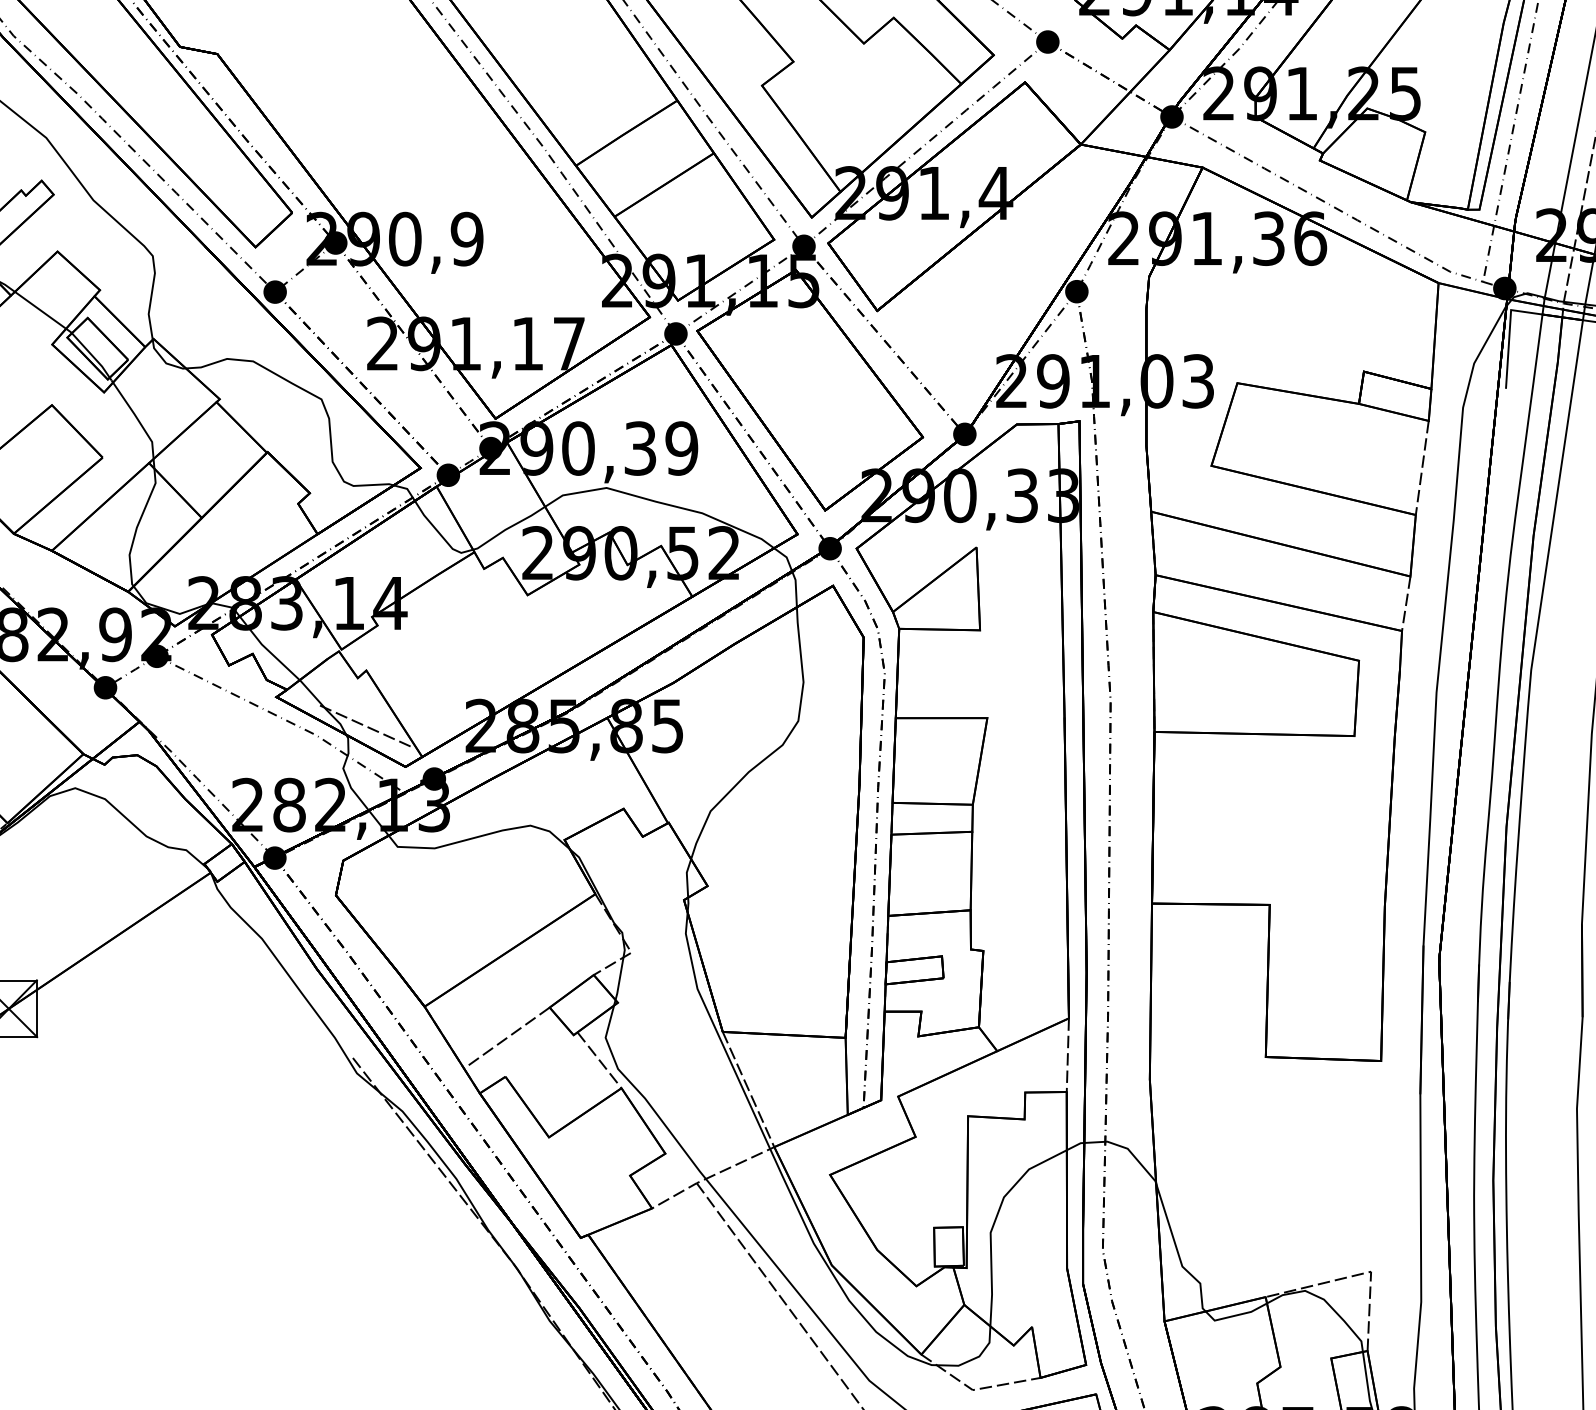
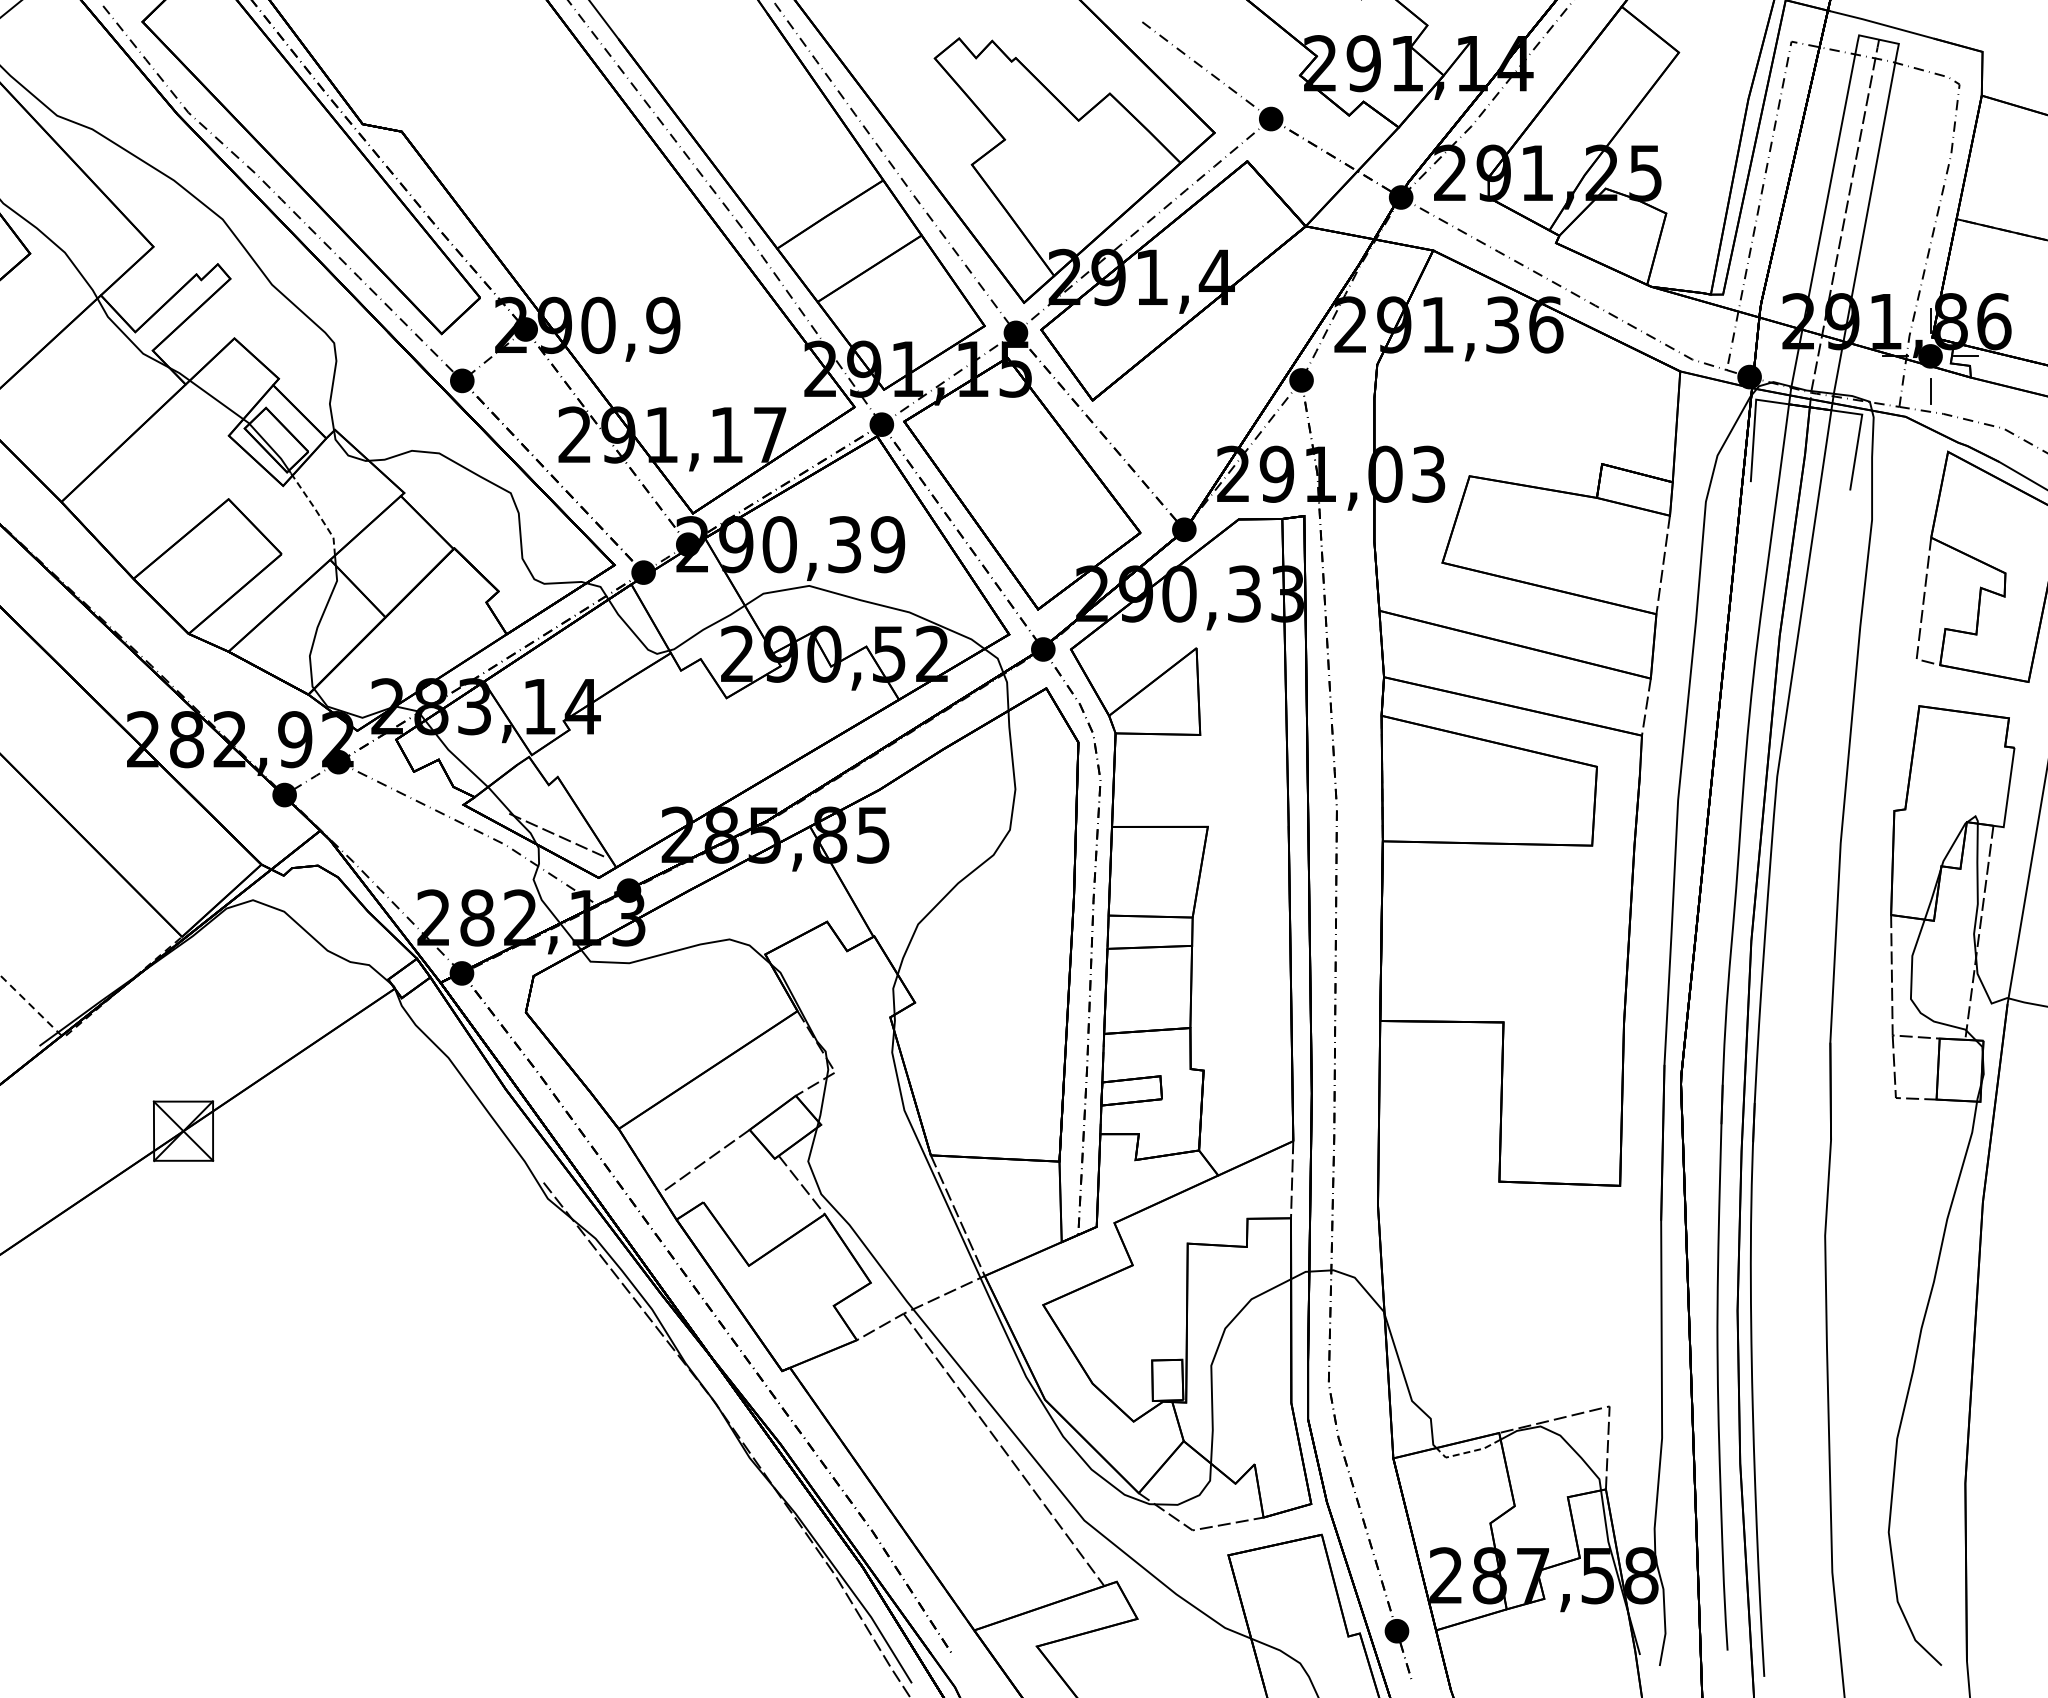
line: (136, 417) -> (317, 512), solid -> dashed
line: (1234, 1315) -> (1466, 1452), solid -> dashed

